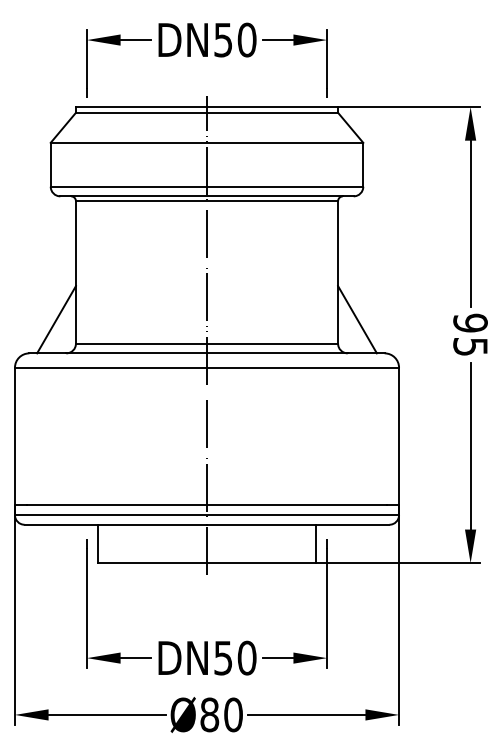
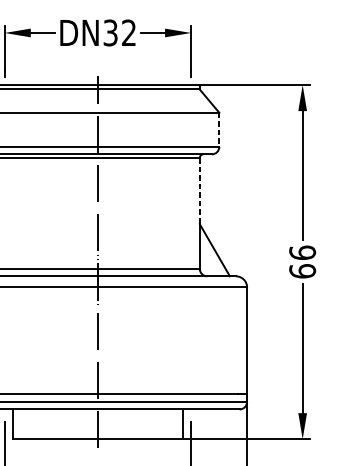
text: (235, 39) -> (120, 32), DN50 -> DN32
line: (363, 164) -> (219, 129), solid -> dashed
line: (338, 244) -> (200, 191), solid -> dashed
text: (470, 346) -> (302, 270), 95 -> 99

